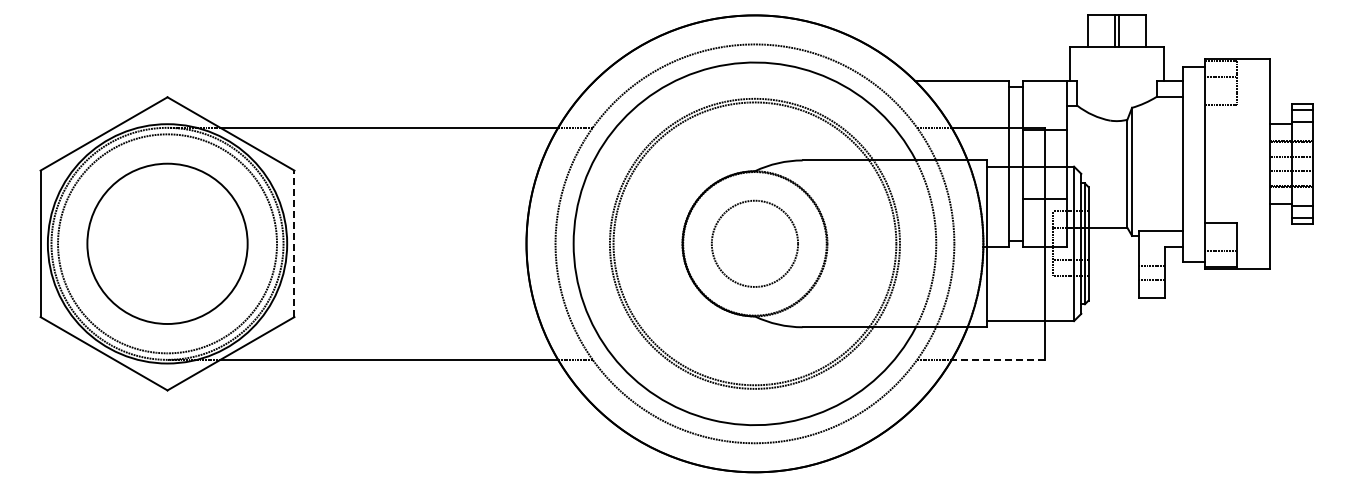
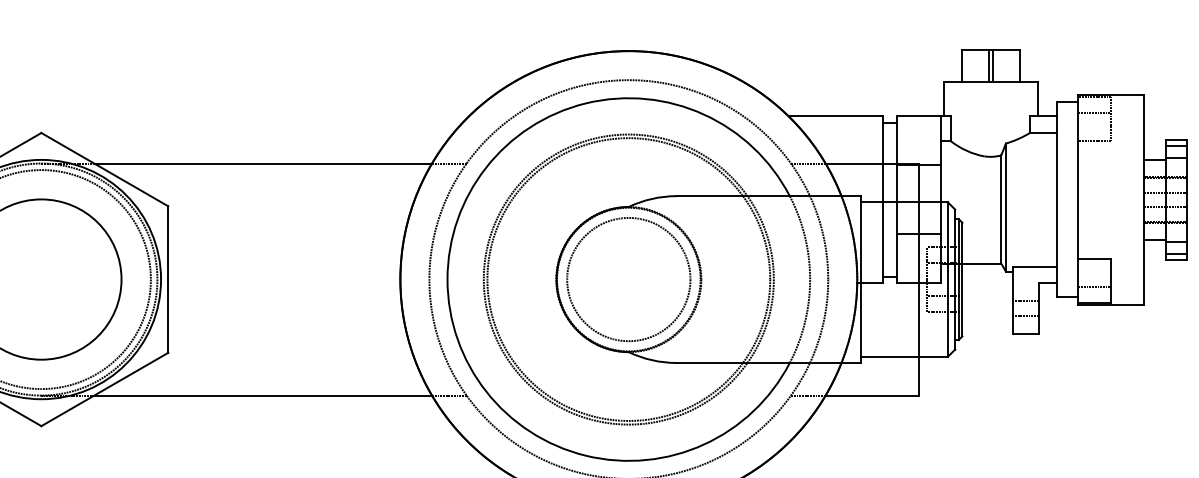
line: (294, 243) -> (168, 279), dashed -> solid
circle: (754, 243) -> (628, 279), size x1.43
line: (998, 359) -> (872, 395), dashed -> solid

